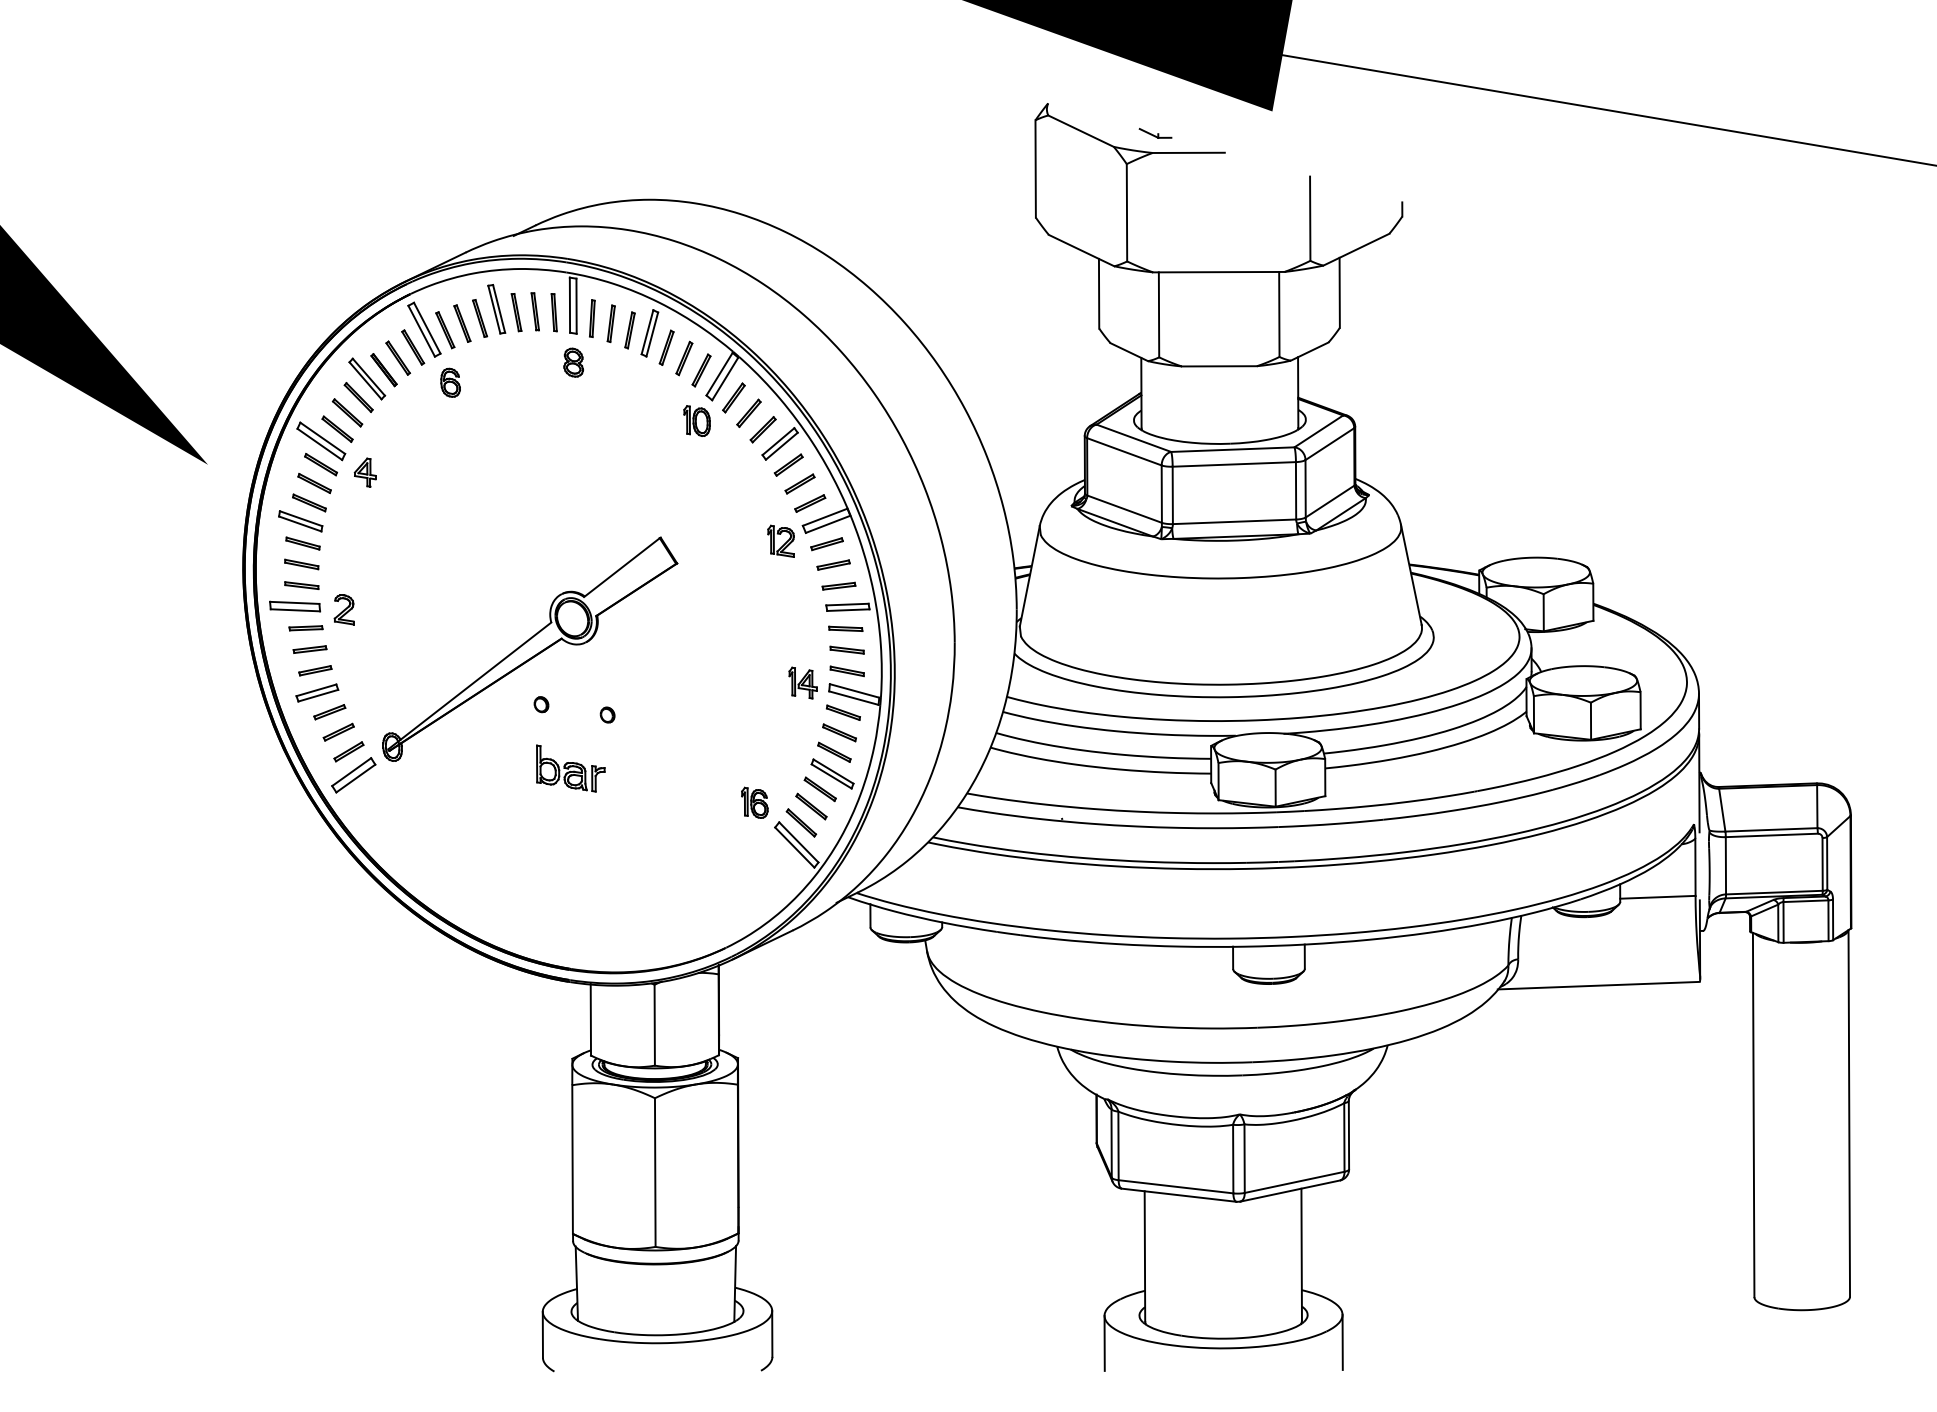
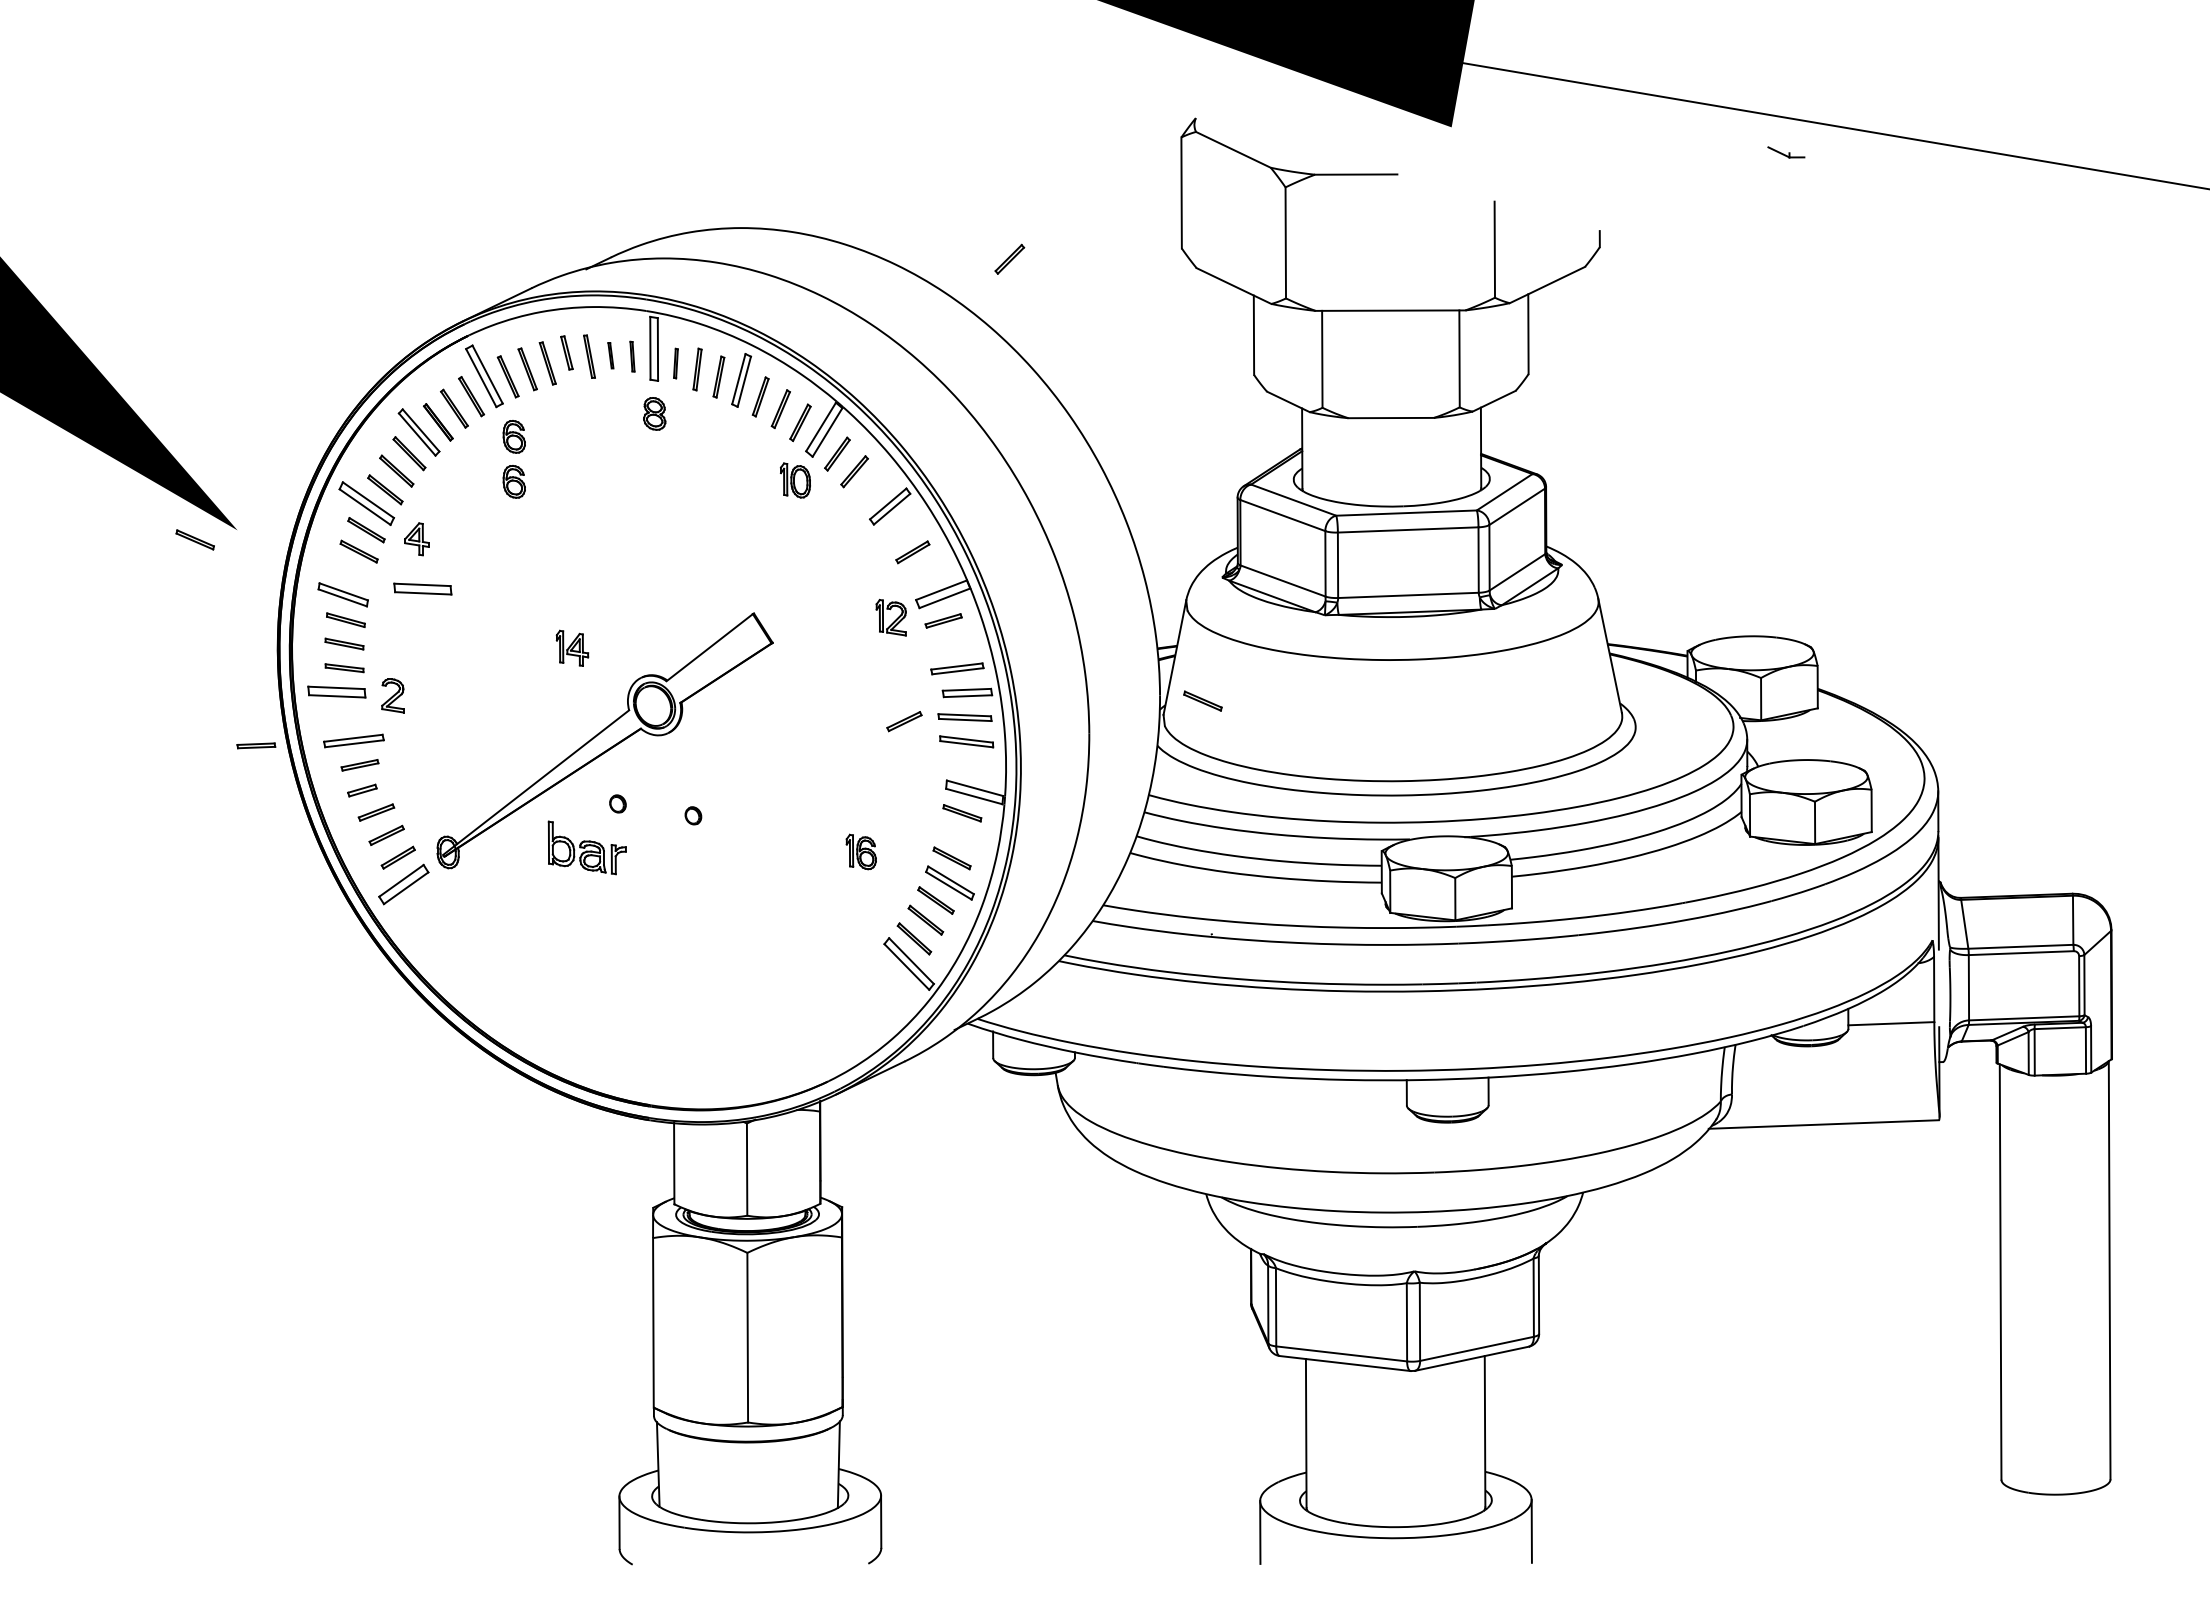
part: (1155, 133) -> (1786, 152), moved
part: (496, 308) -> (566, 352), size x0.6
part: (534, 311) -> (610, 355), size x0.6
part: (554, 312) -> (632, 356), size x0.7
part: (591, 318) -> (675, 363), size x0.7
part: (449, 421) -> (513, 481), added
part: (762, 428) -> (1009, 258), moved
part: (788, 464) -> (899, 530), removed
part: (308, 502) -> (194, 539), moved
part: (810, 503) -> (904, 721), moved
part: (370, 515) -> (422, 588), added
part: (833, 564) -> (950, 644), removed
part: (838, 585) -> (956, 668), size x1.4
part: (306, 627) -> (256, 745), moved
part: (845, 628) -> (964, 717), size x1.4
part: (309, 649) -> (353, 741), size x1.6
part: (847, 649) -> (966, 741), size x1.4
part: (847, 670) -> (966, 765), removed
part: (803, 682) -> (572, 647), moved
part: (317, 692) -> (362, 790), size x0.6
part: (839, 732) -> (1202, 700), moved
part: (570, 768) -> (586, 847), moved
part: (754, 802) -> (860, 851), moved

